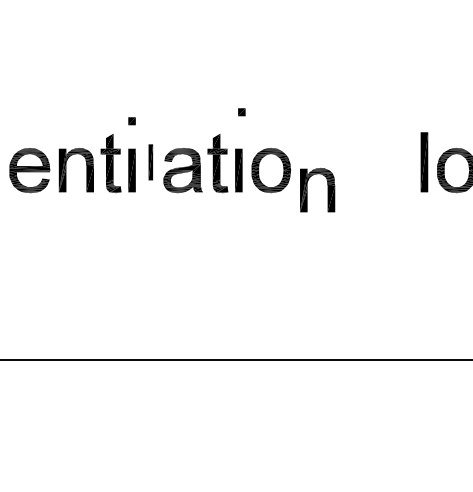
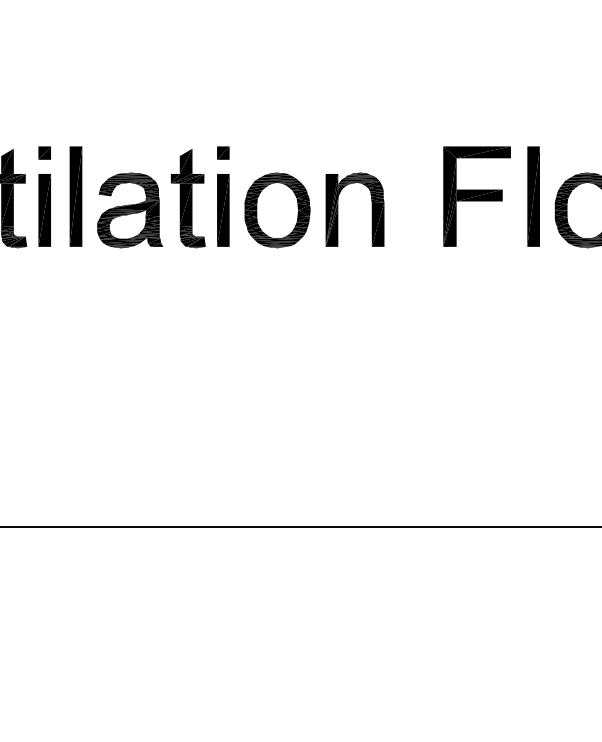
part: (241, 112) -> (222, 153), moved
part: (131, 121) -> (43, 153), moved
part: (150, 162) -> (75, 196), size x1.67
part: (390, 162) -> (476, 196), added
part: (307, 190) -> (338, 210), moved

